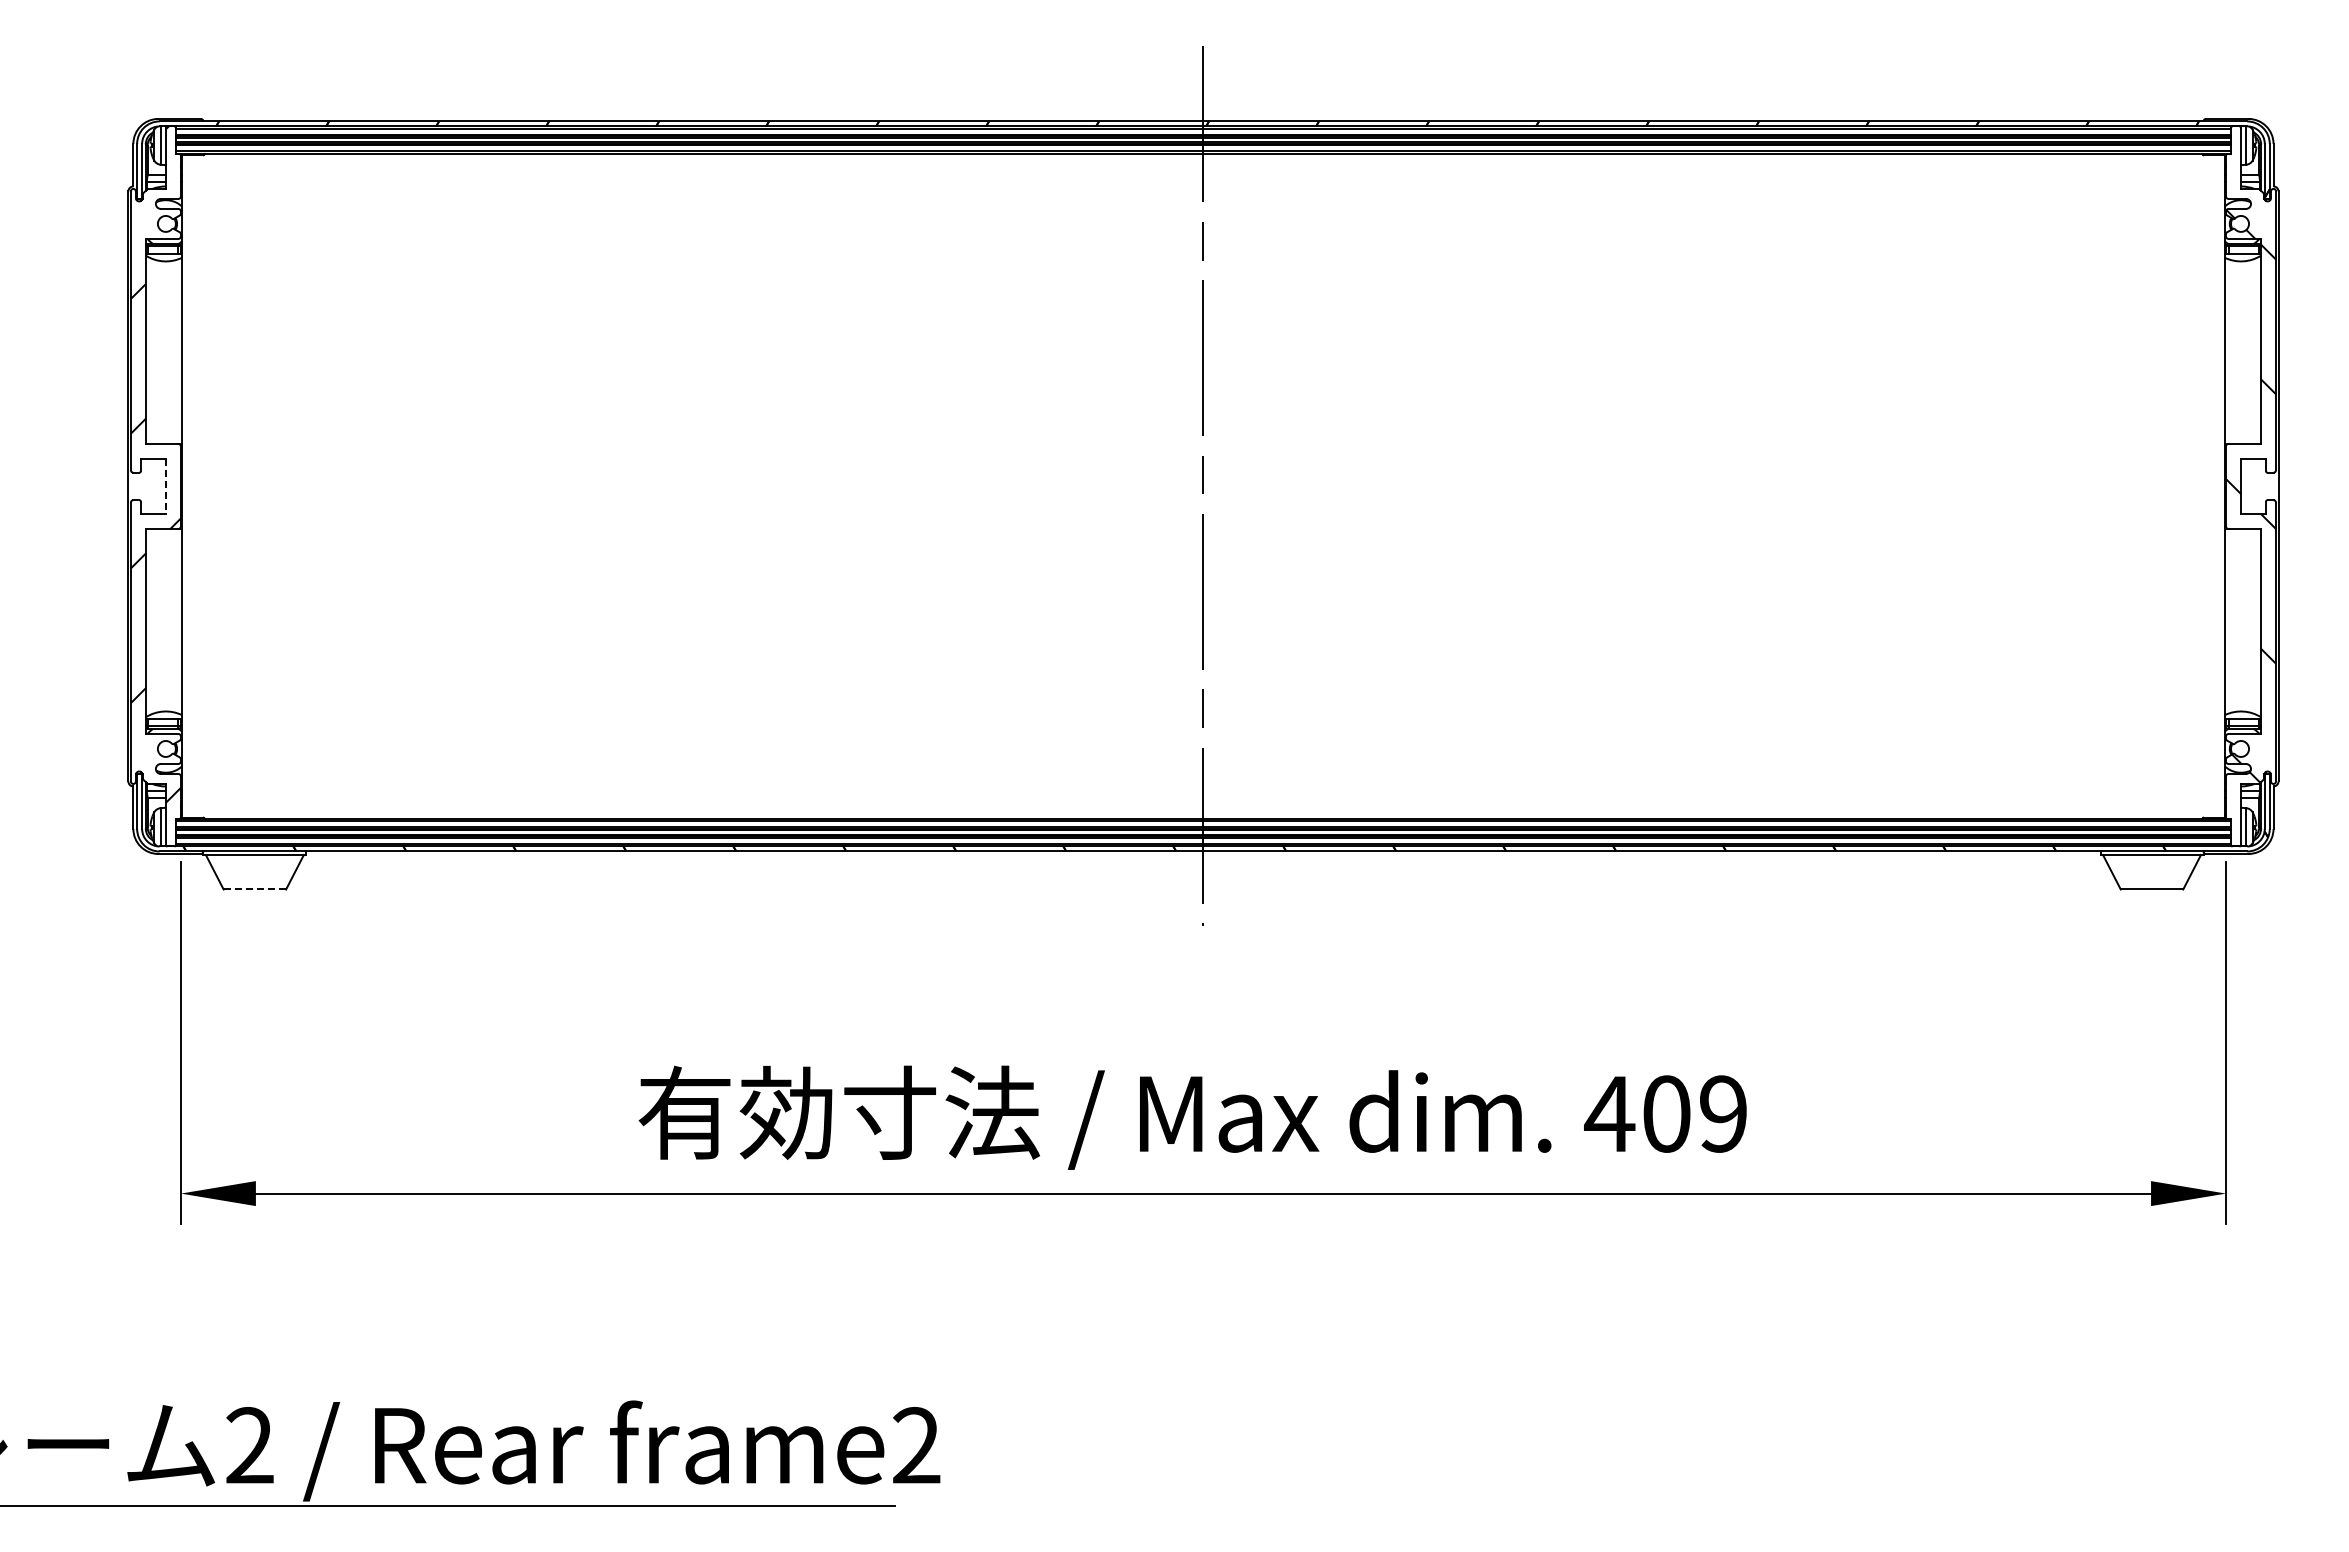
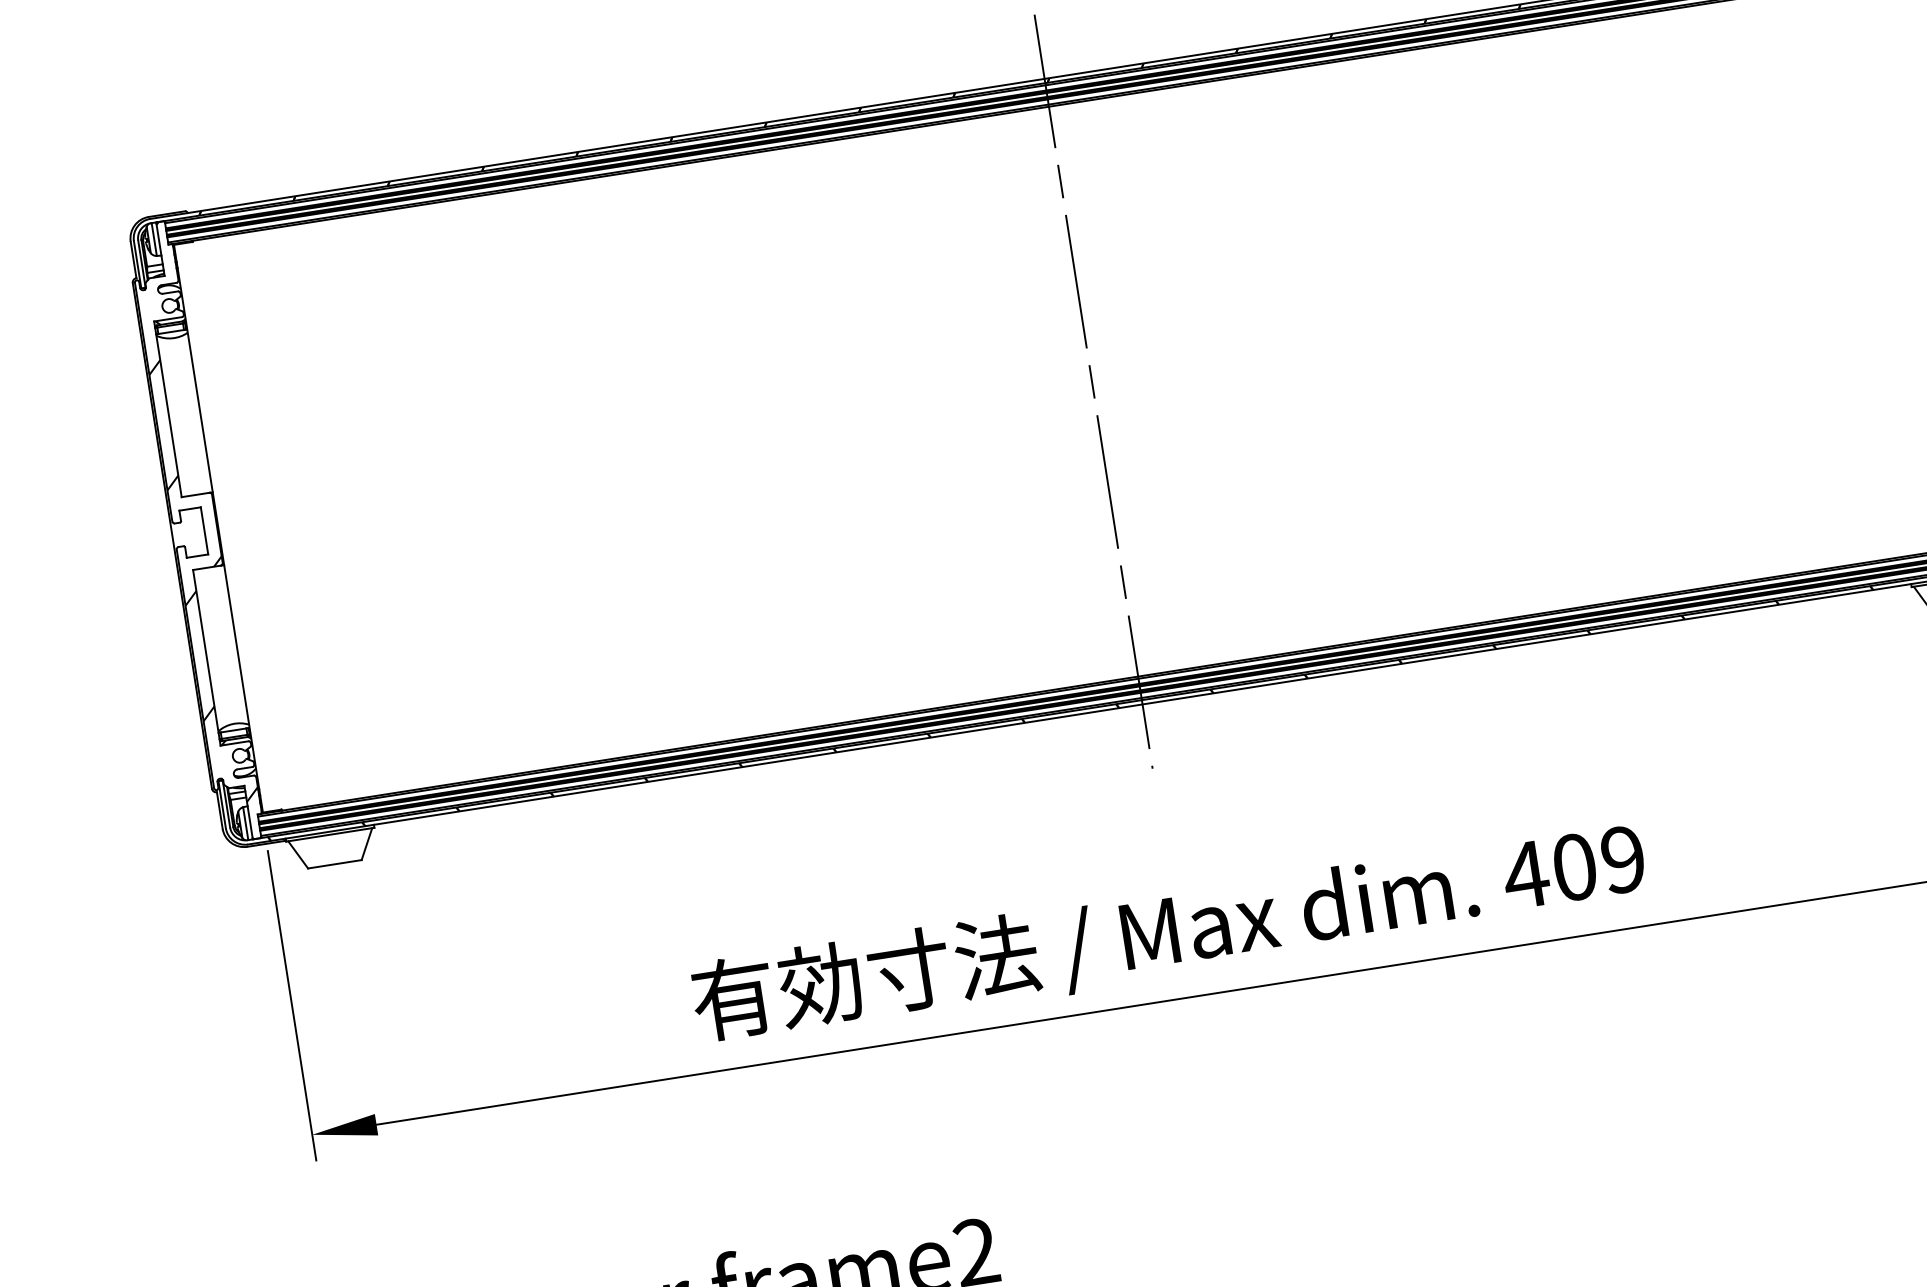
line: (165, 486) -> (204, 530), dashed -> solid
line: (255, 889) -> (335, 864), dashed -> solid

